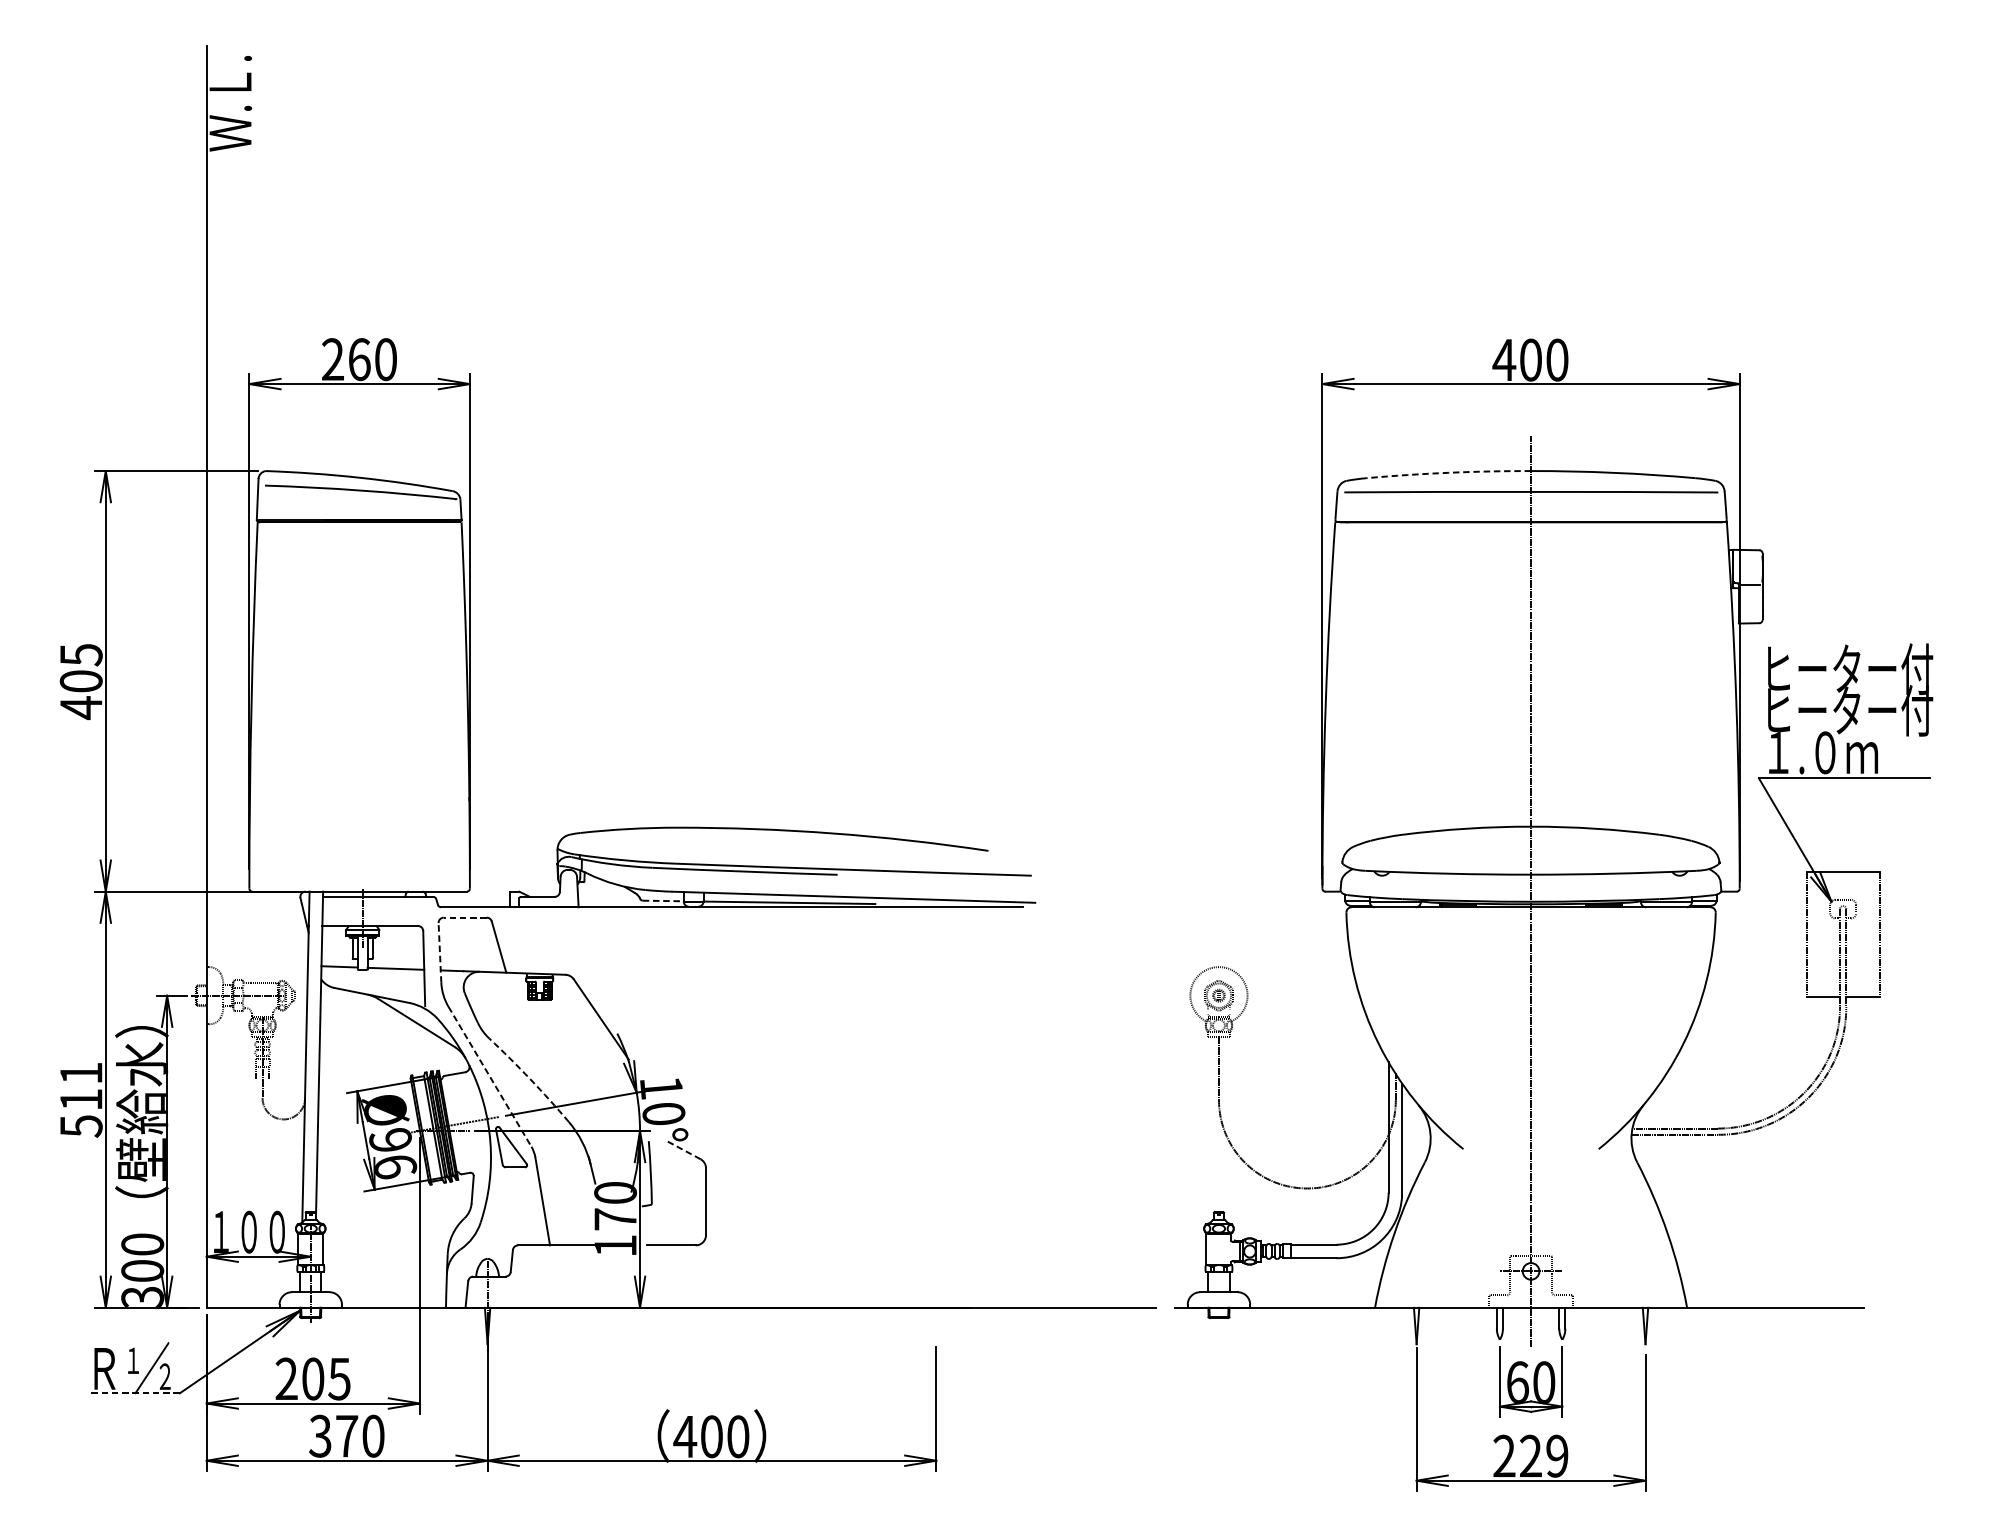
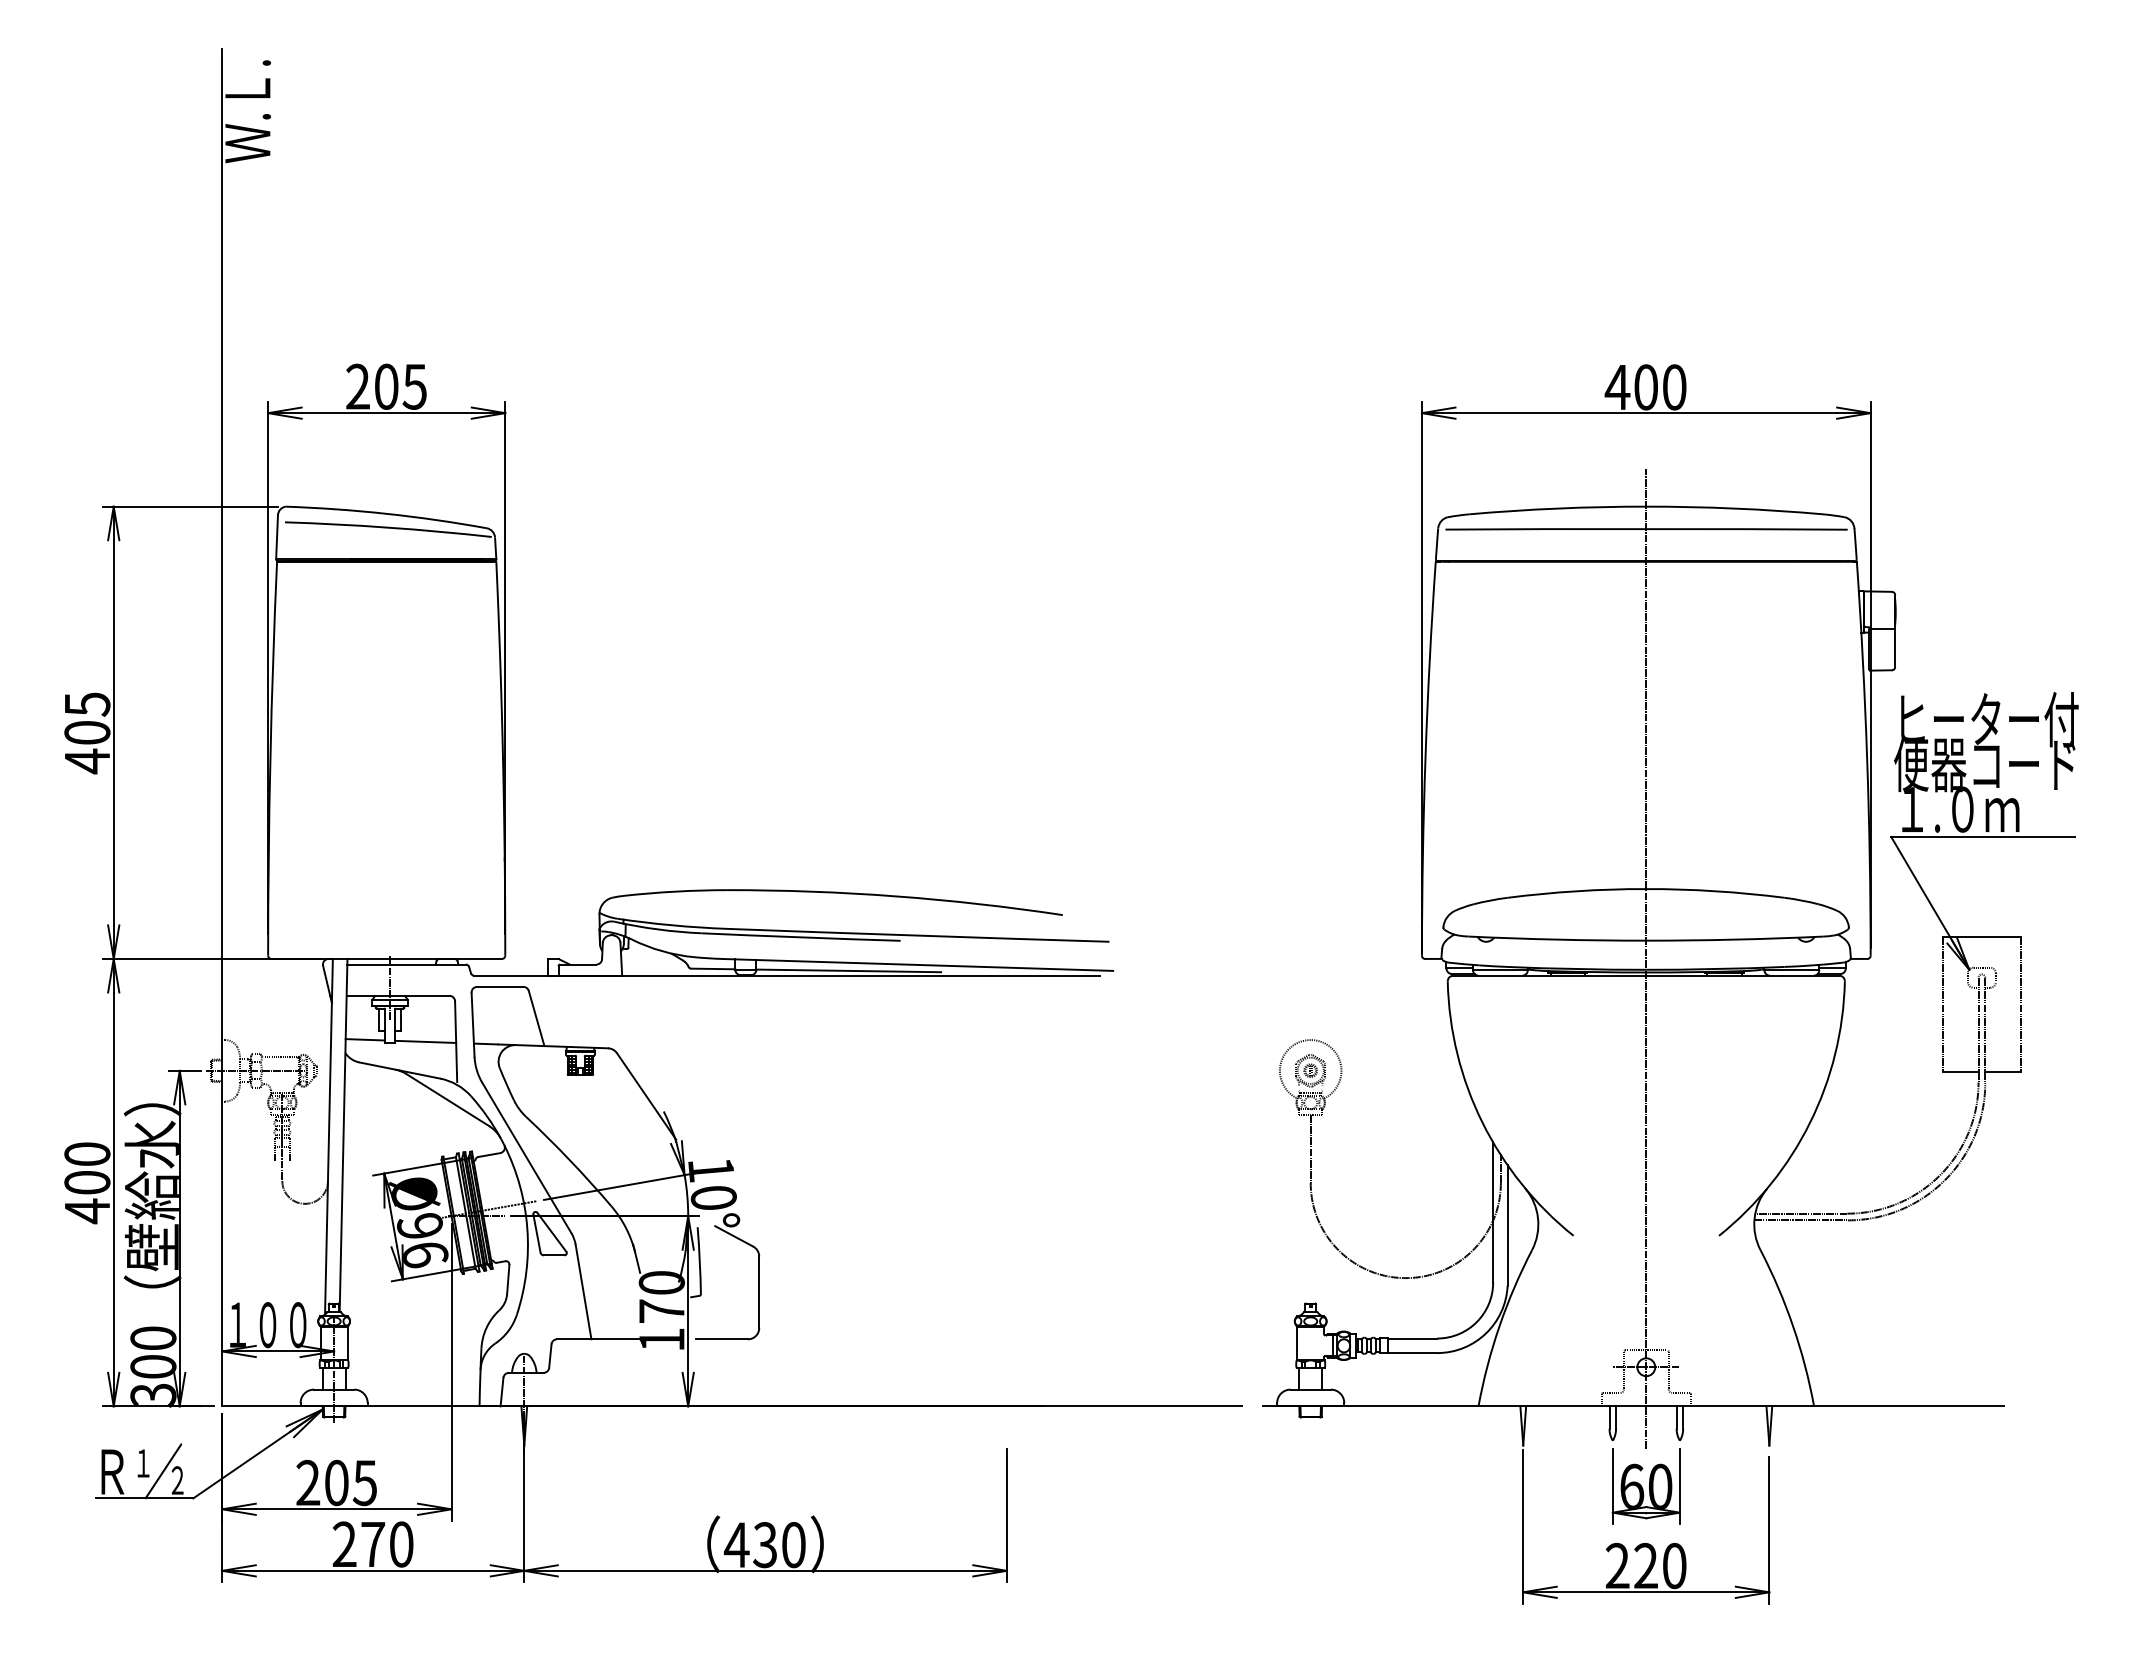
text: (372, 359) -> (400, 386), 260 -> 205
arc: (1448, 472) -> (1557, 508), dashed -> solid
text: (1847, 710) -> (1986, 764), ヒーター付 -> 便器コード
line: (663, 900) -> (713, 968), dashed -> solid
line: (464, 917) -> (499, 986), dashed -> solid
line: (440, 952) -> (473, 1024), dashed -> solid
line: (490, 1077) -> (527, 1158), dashed -> solid
arc: (530, 1079) -> (570, 1160), dashed -> solid
text: (81, 1100) -> (87, 1183), 511 -> 400
line: (683, 1149) -> (734, 1236), dashed -> solid
line: (134, 1393) -> (144, 1498), dashed -> solid
text: (320, 1436) -> (344, 1544), 370 -> 270
text: (711, 1437) -> (765, 1545), 400 -> 430
text: (1557, 1456) -> (1674, 1566), 229 -> 220

